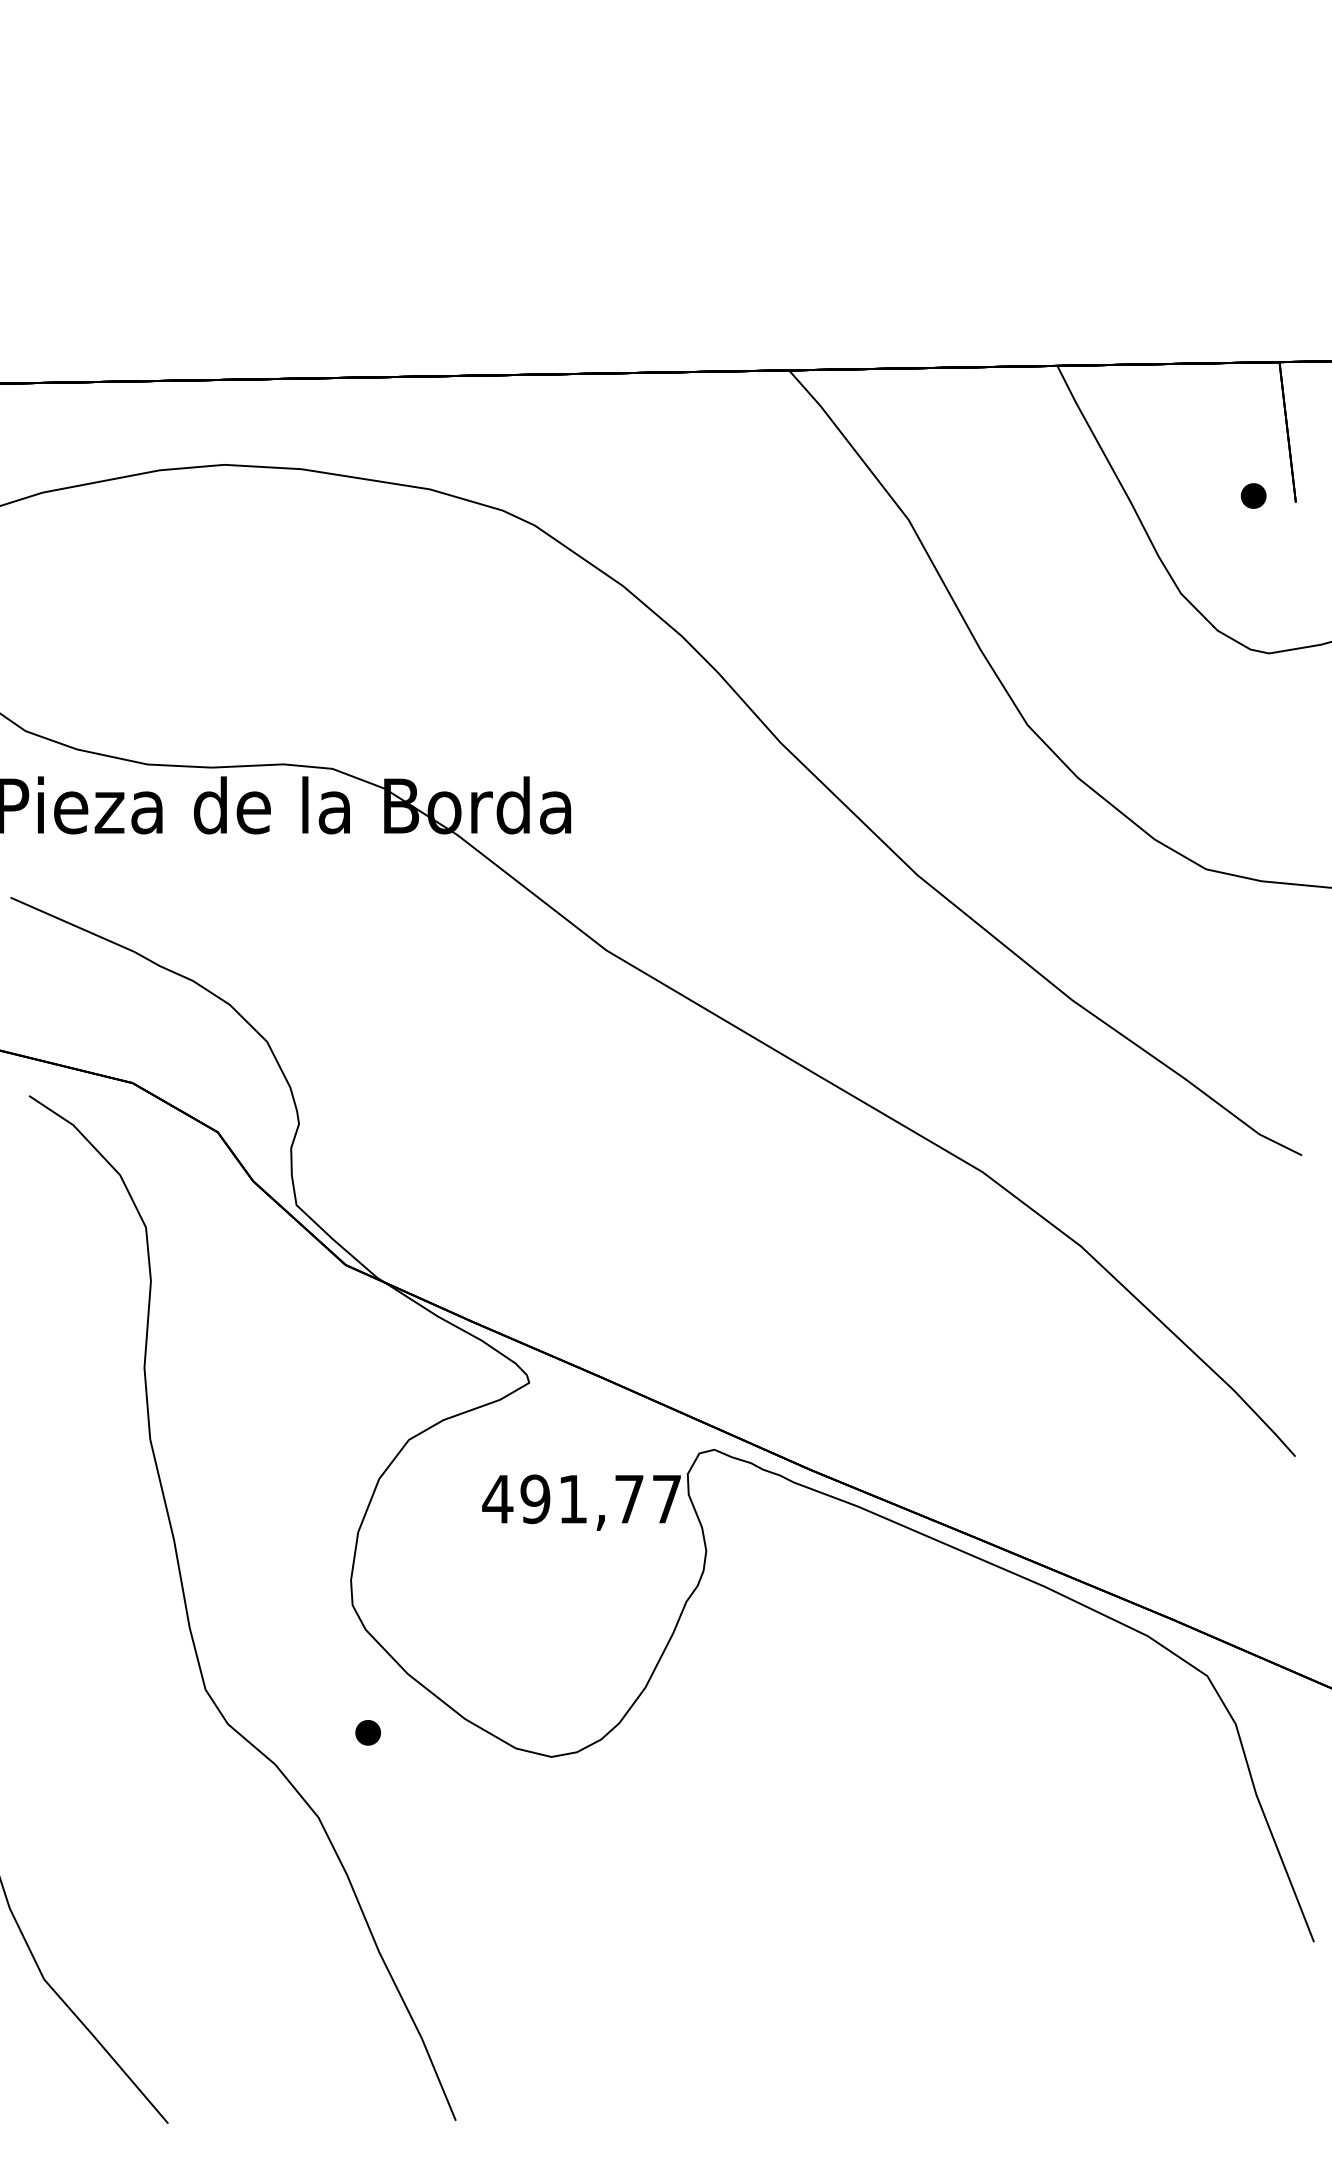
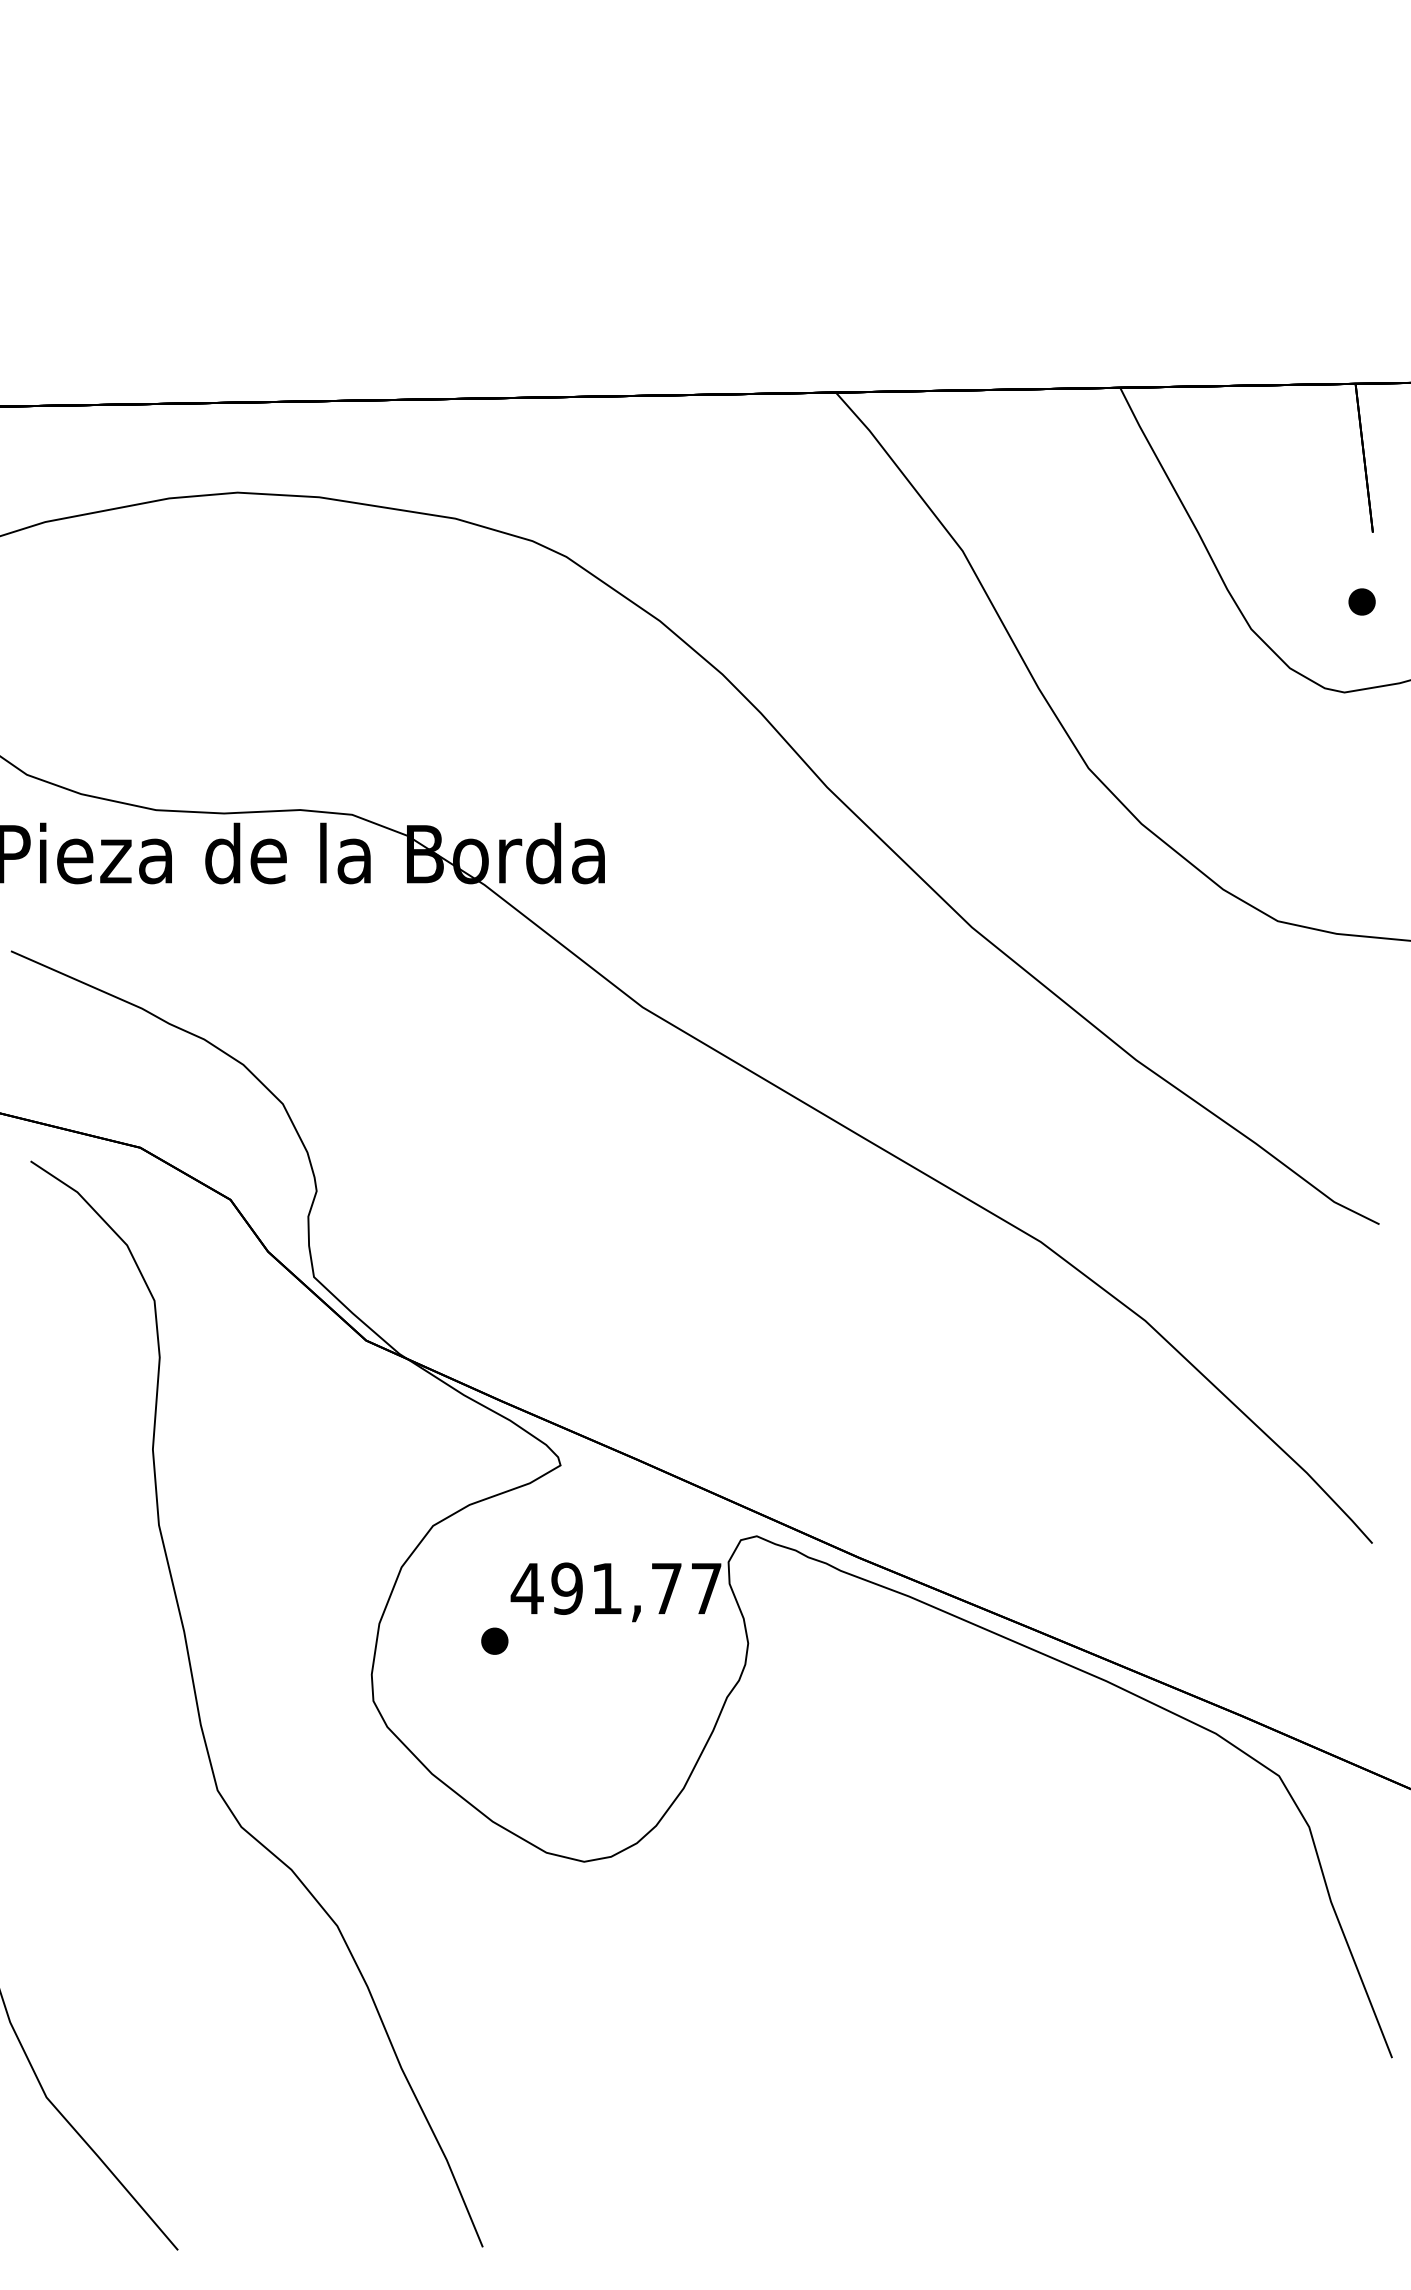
part: (1253, 495) -> (1361, 601), moved
part: (367, 1732) -> (494, 1640), moved

